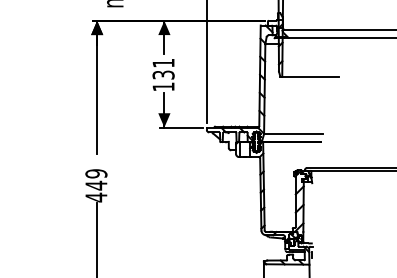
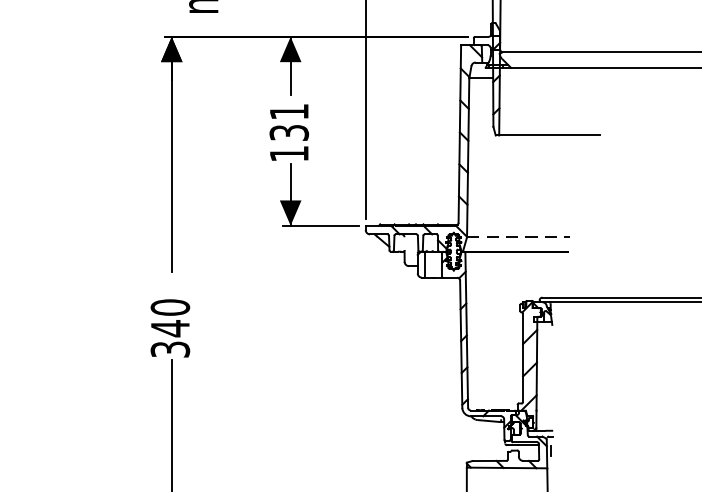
line: (293, 134) -> (519, 238), solid -> dashed
text: (96, 185) -> (170, 328), 449 -> 340

